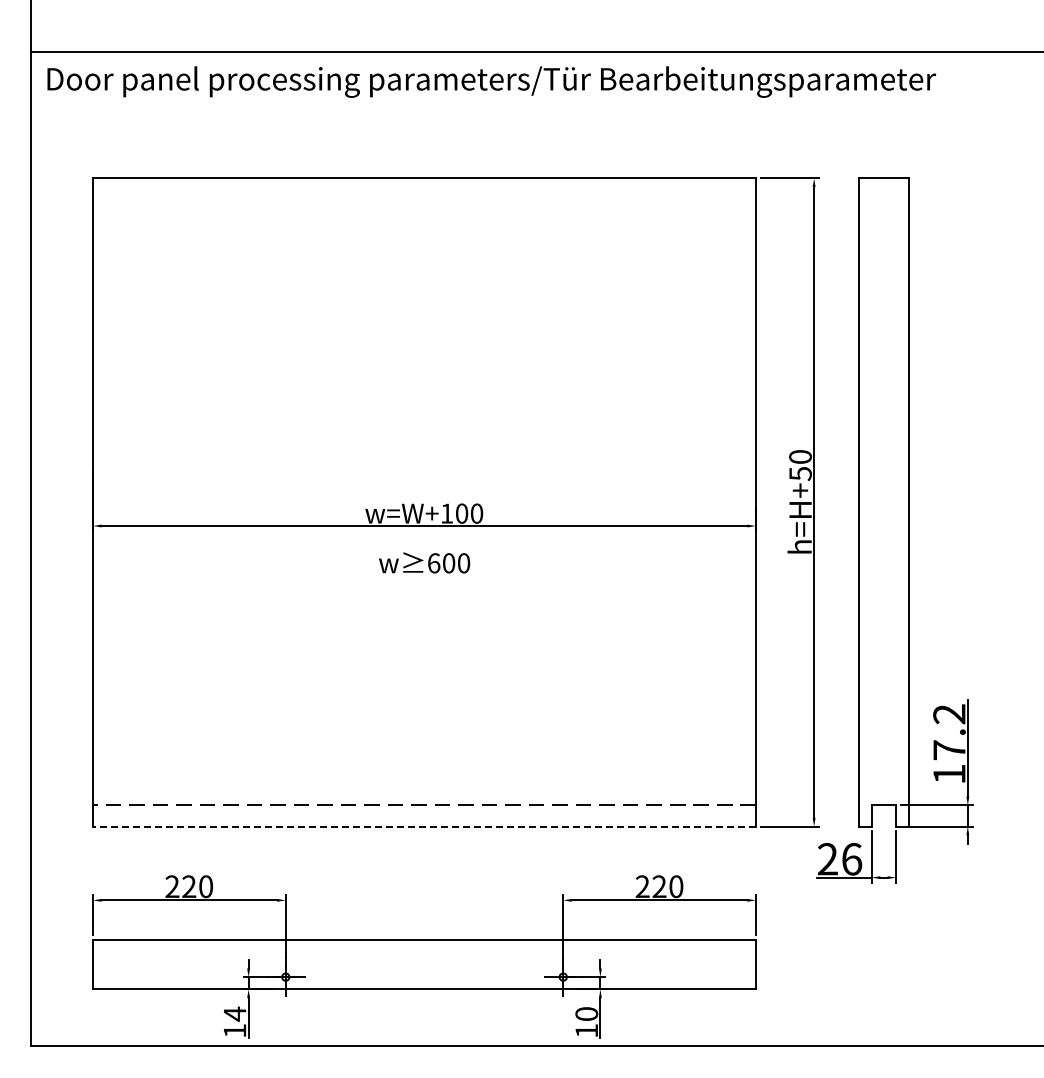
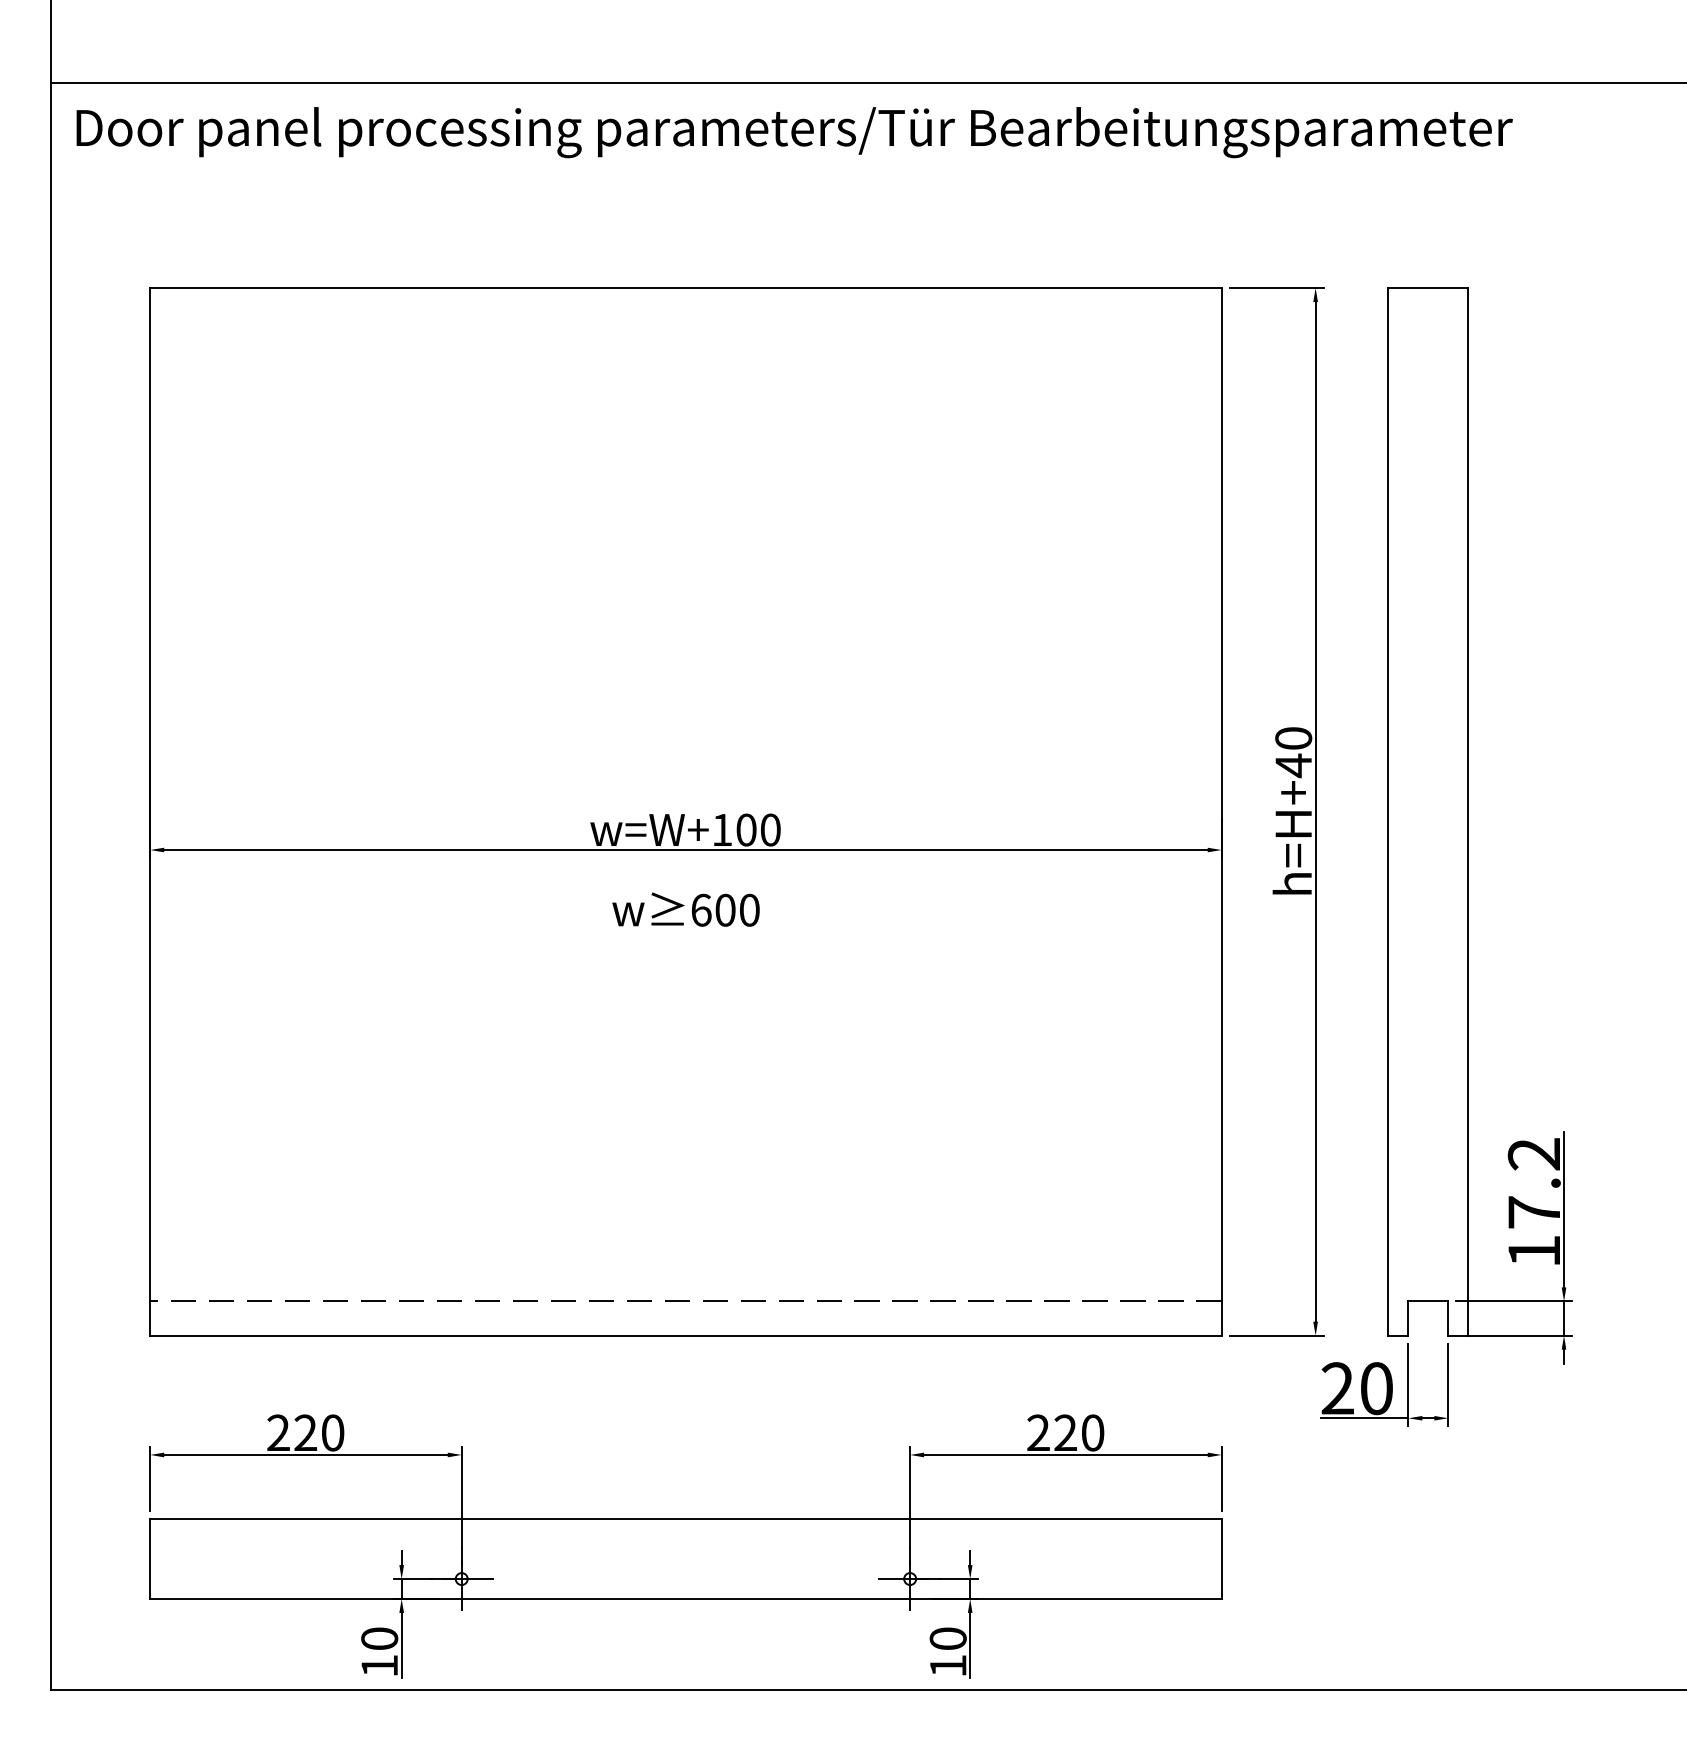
text: (800, 473) -> (1293, 765), h=H+50 -> h=H+40
line: (424, 826) -> (685, 1335), dashed -> solid
text: (852, 859) -> (1377, 1388), 26 -> 20
text: (234, 1013) -> (378, 1637), 14 -> 10

